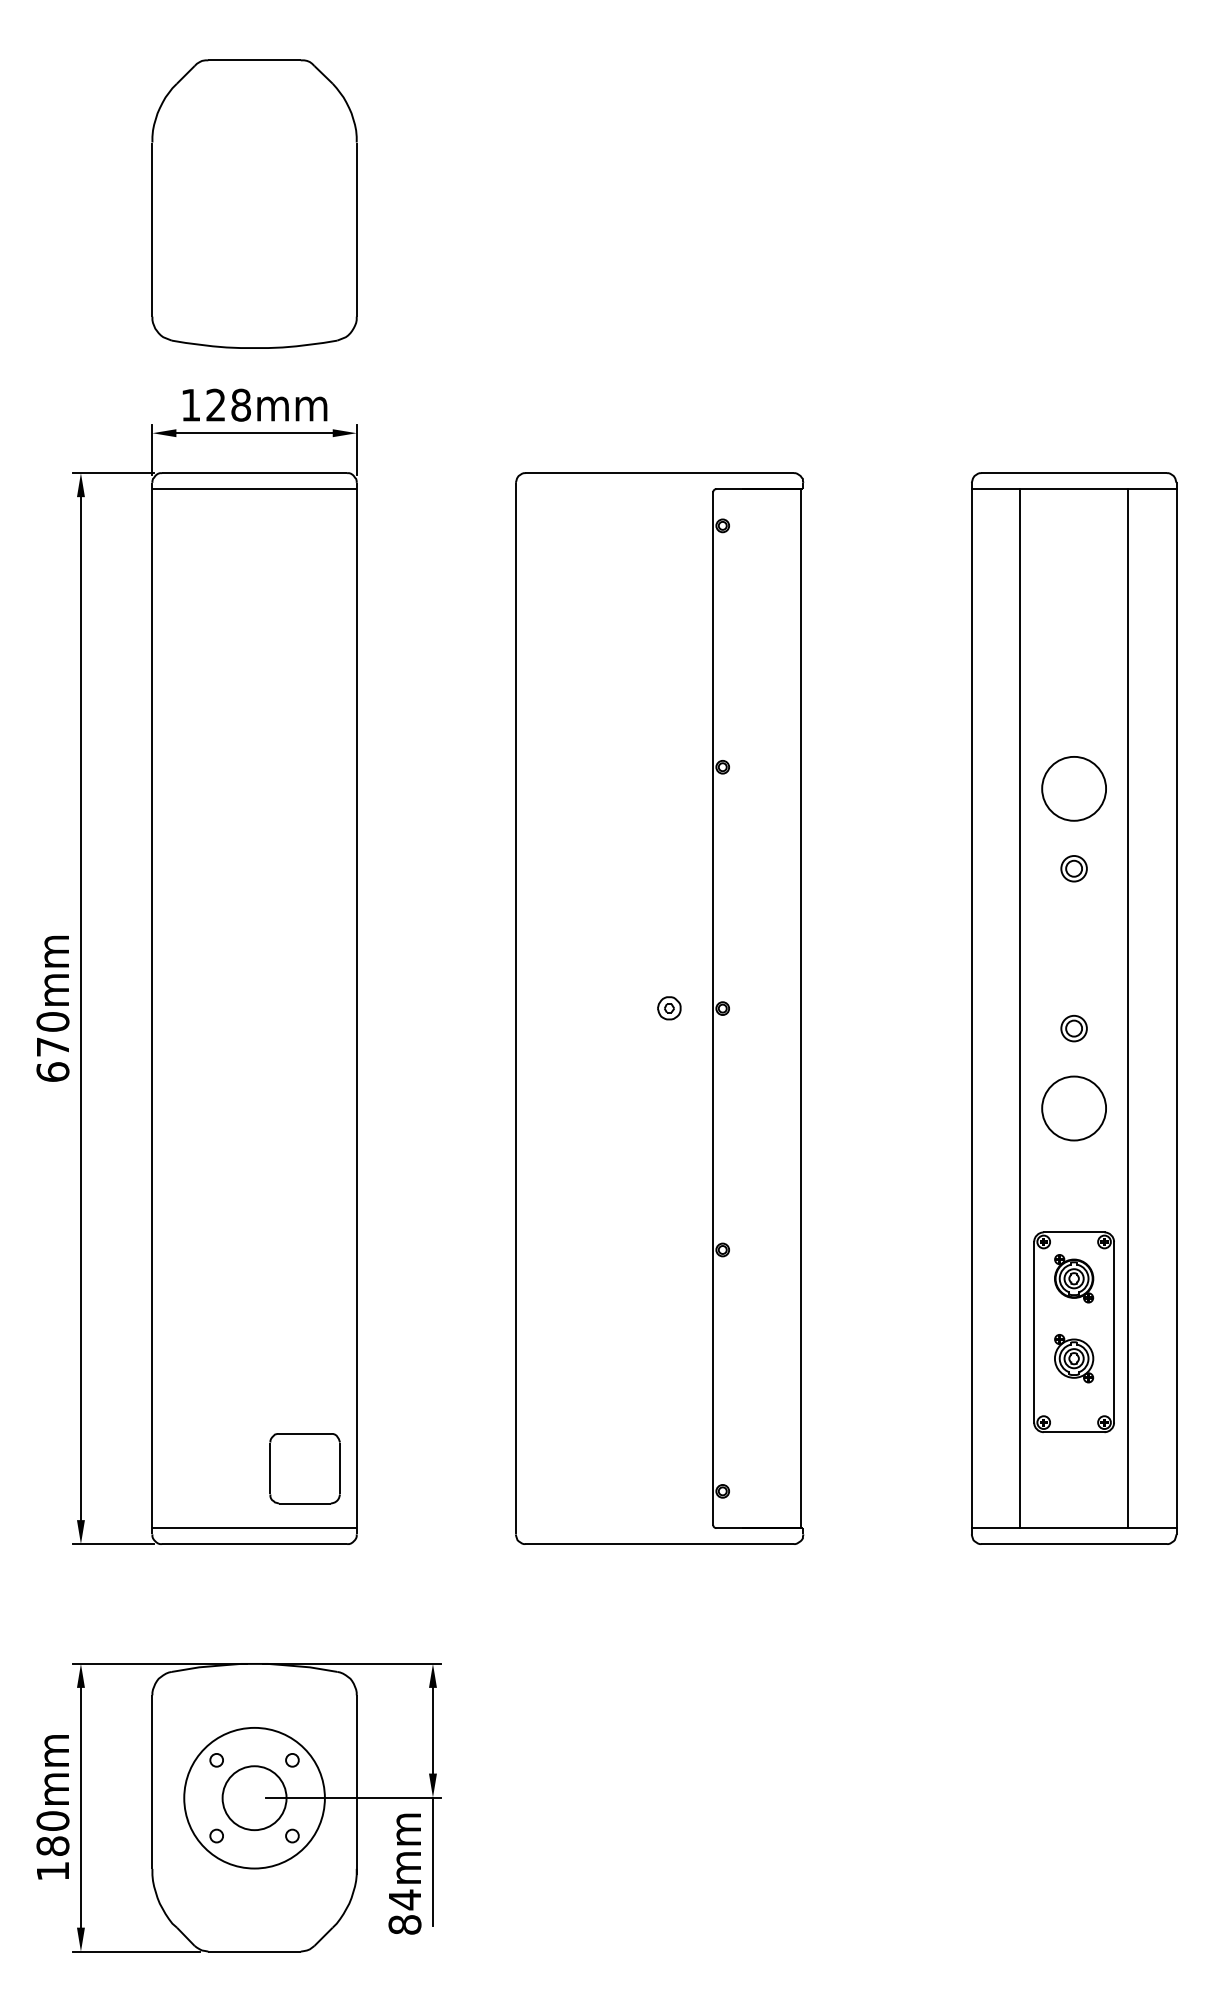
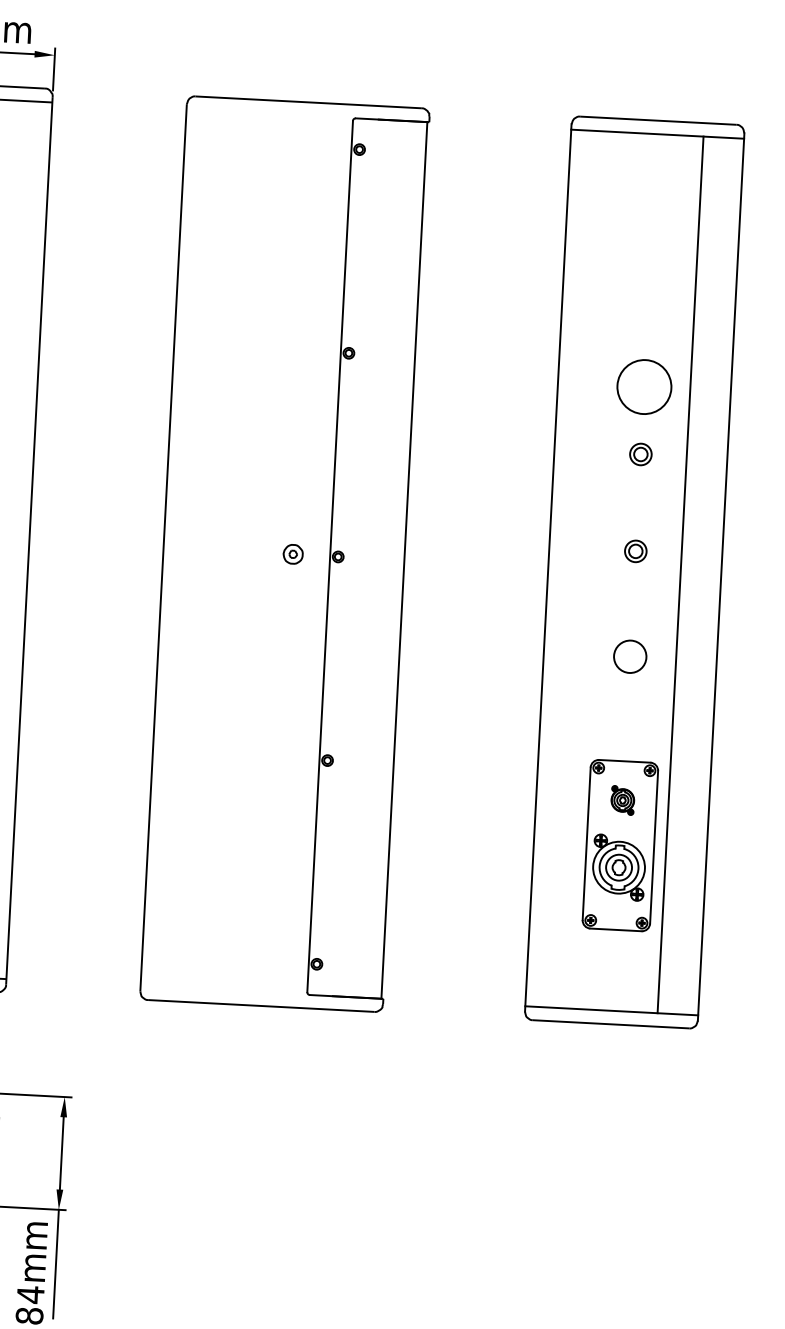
line: (1019, 1008) -> (588, 569), removed
part: (1073, 1028) -> (635, 551), moved
circle: (1073, 1108) -> (629, 656), size x0.6
part: (1074, 1278) -> (623, 800), size x0.7
part: (1074, 1358) -> (619, 867), size x1.6

